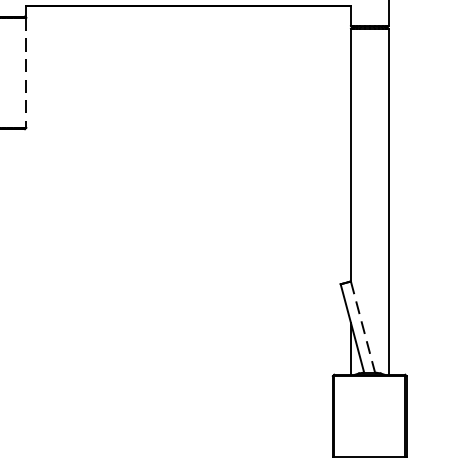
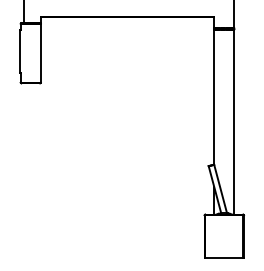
line: (25, 73) -> (40, 53), dashed -> solid
line: (362, 327) -> (220, 189), dashed -> solid

